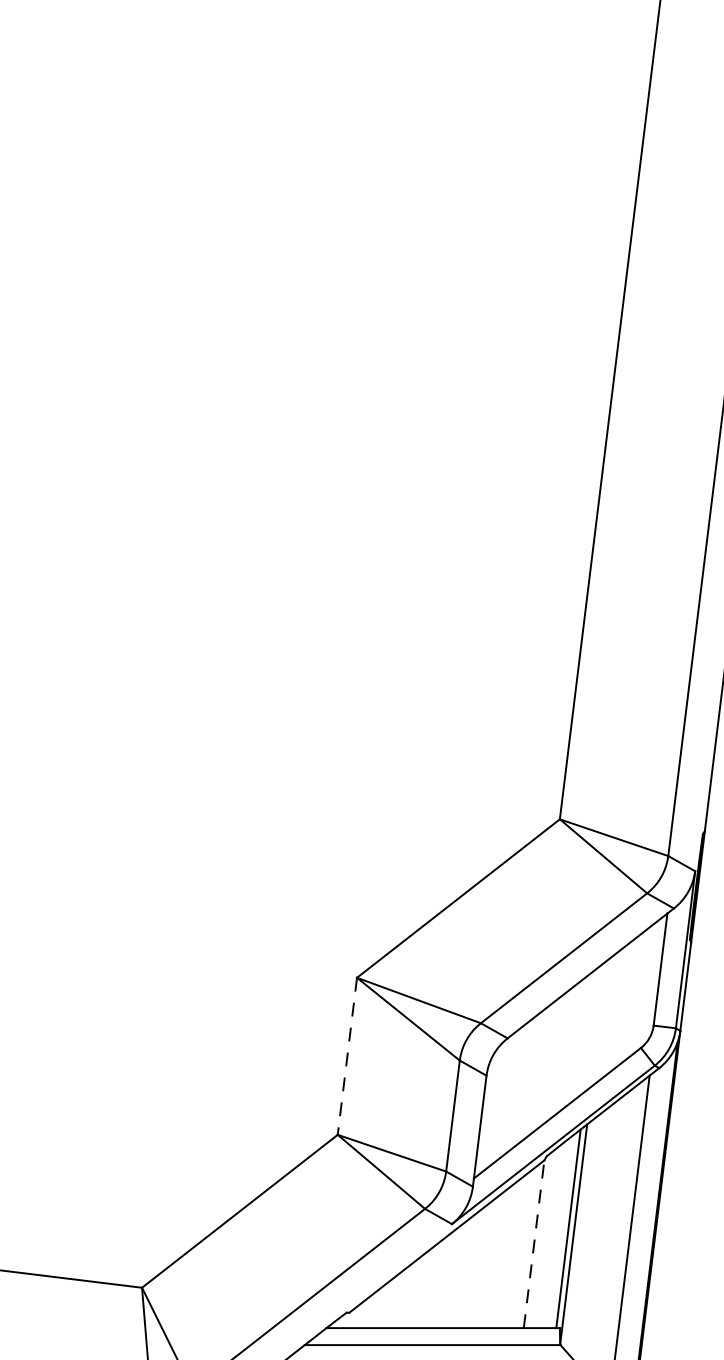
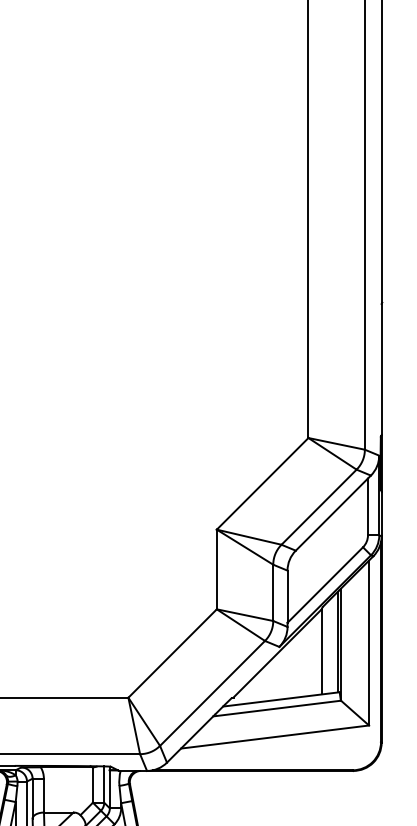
line: (346, 1056) -> (216, 569), dashed -> solid
line: (533, 1243) -> (321, 651), dashed -> solid

